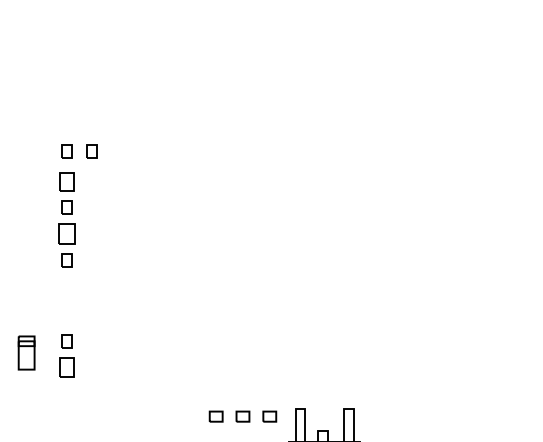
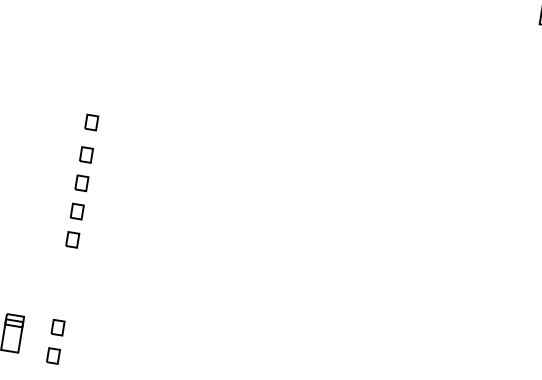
part: (91, 151) -> (118, 126), removed
part: (66, 181) -> (85, 154), size x0.71
part: (66, 233) -> (76, 211), size x0.62
part: (66, 367) -> (53, 356), size x0.71

